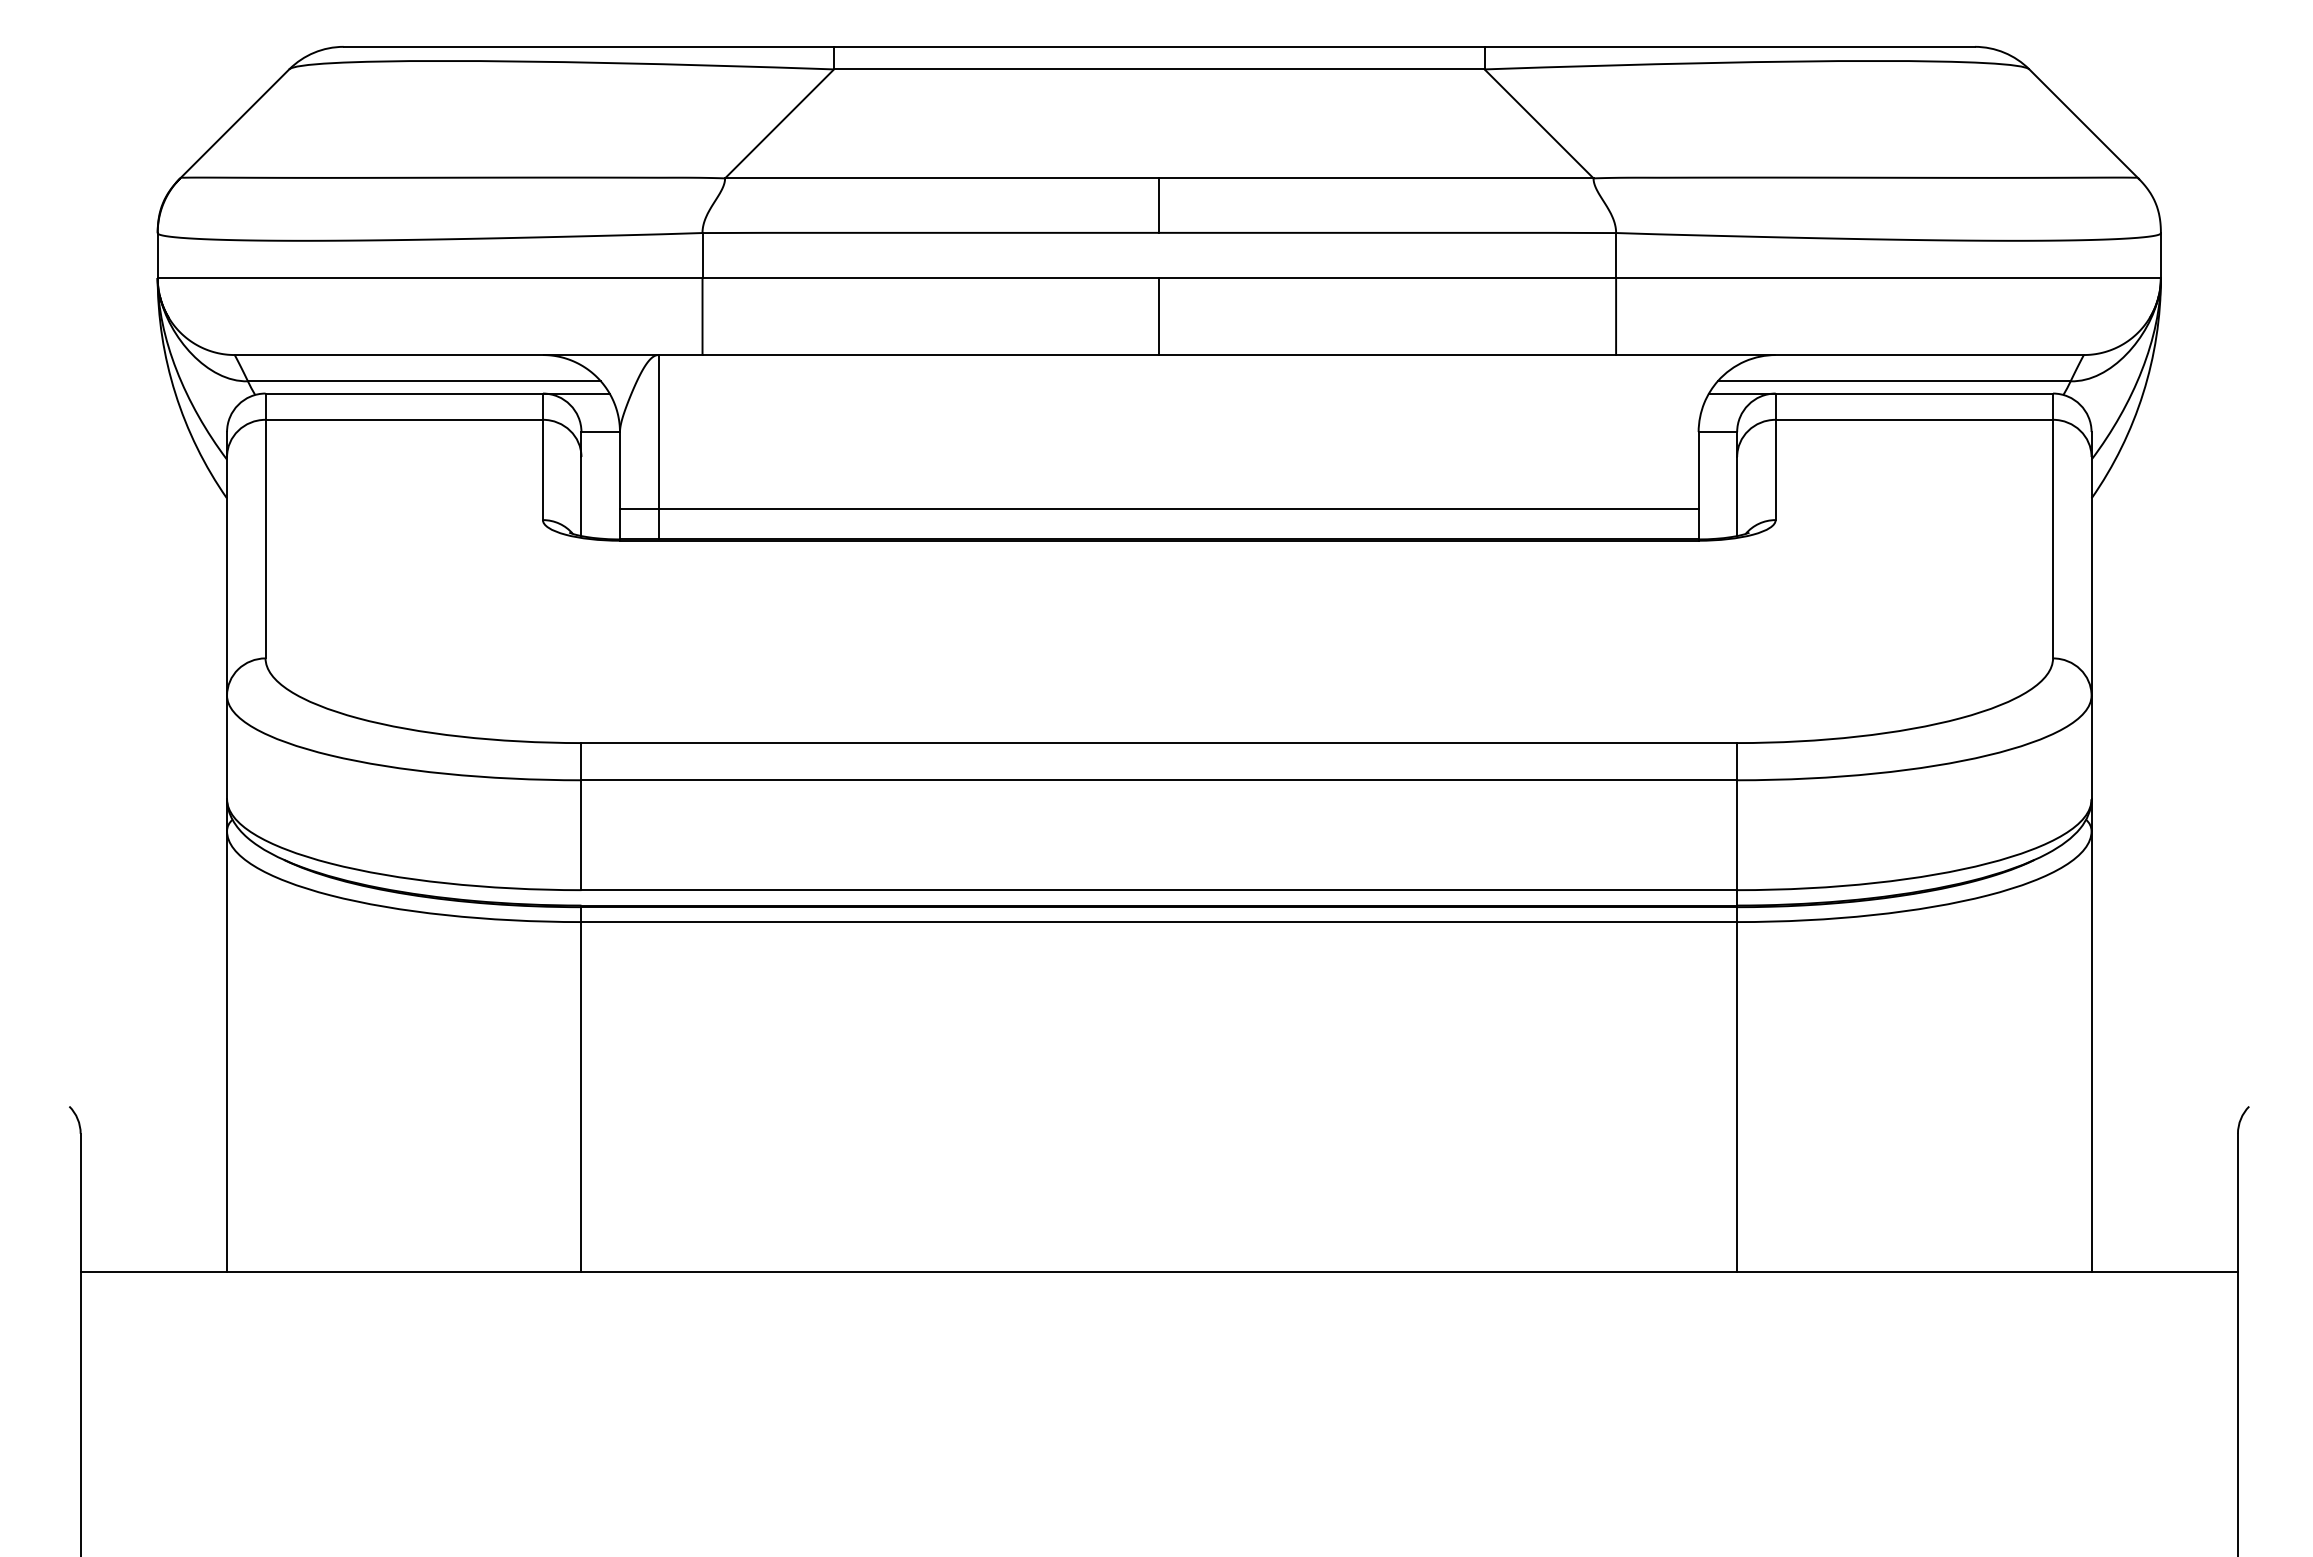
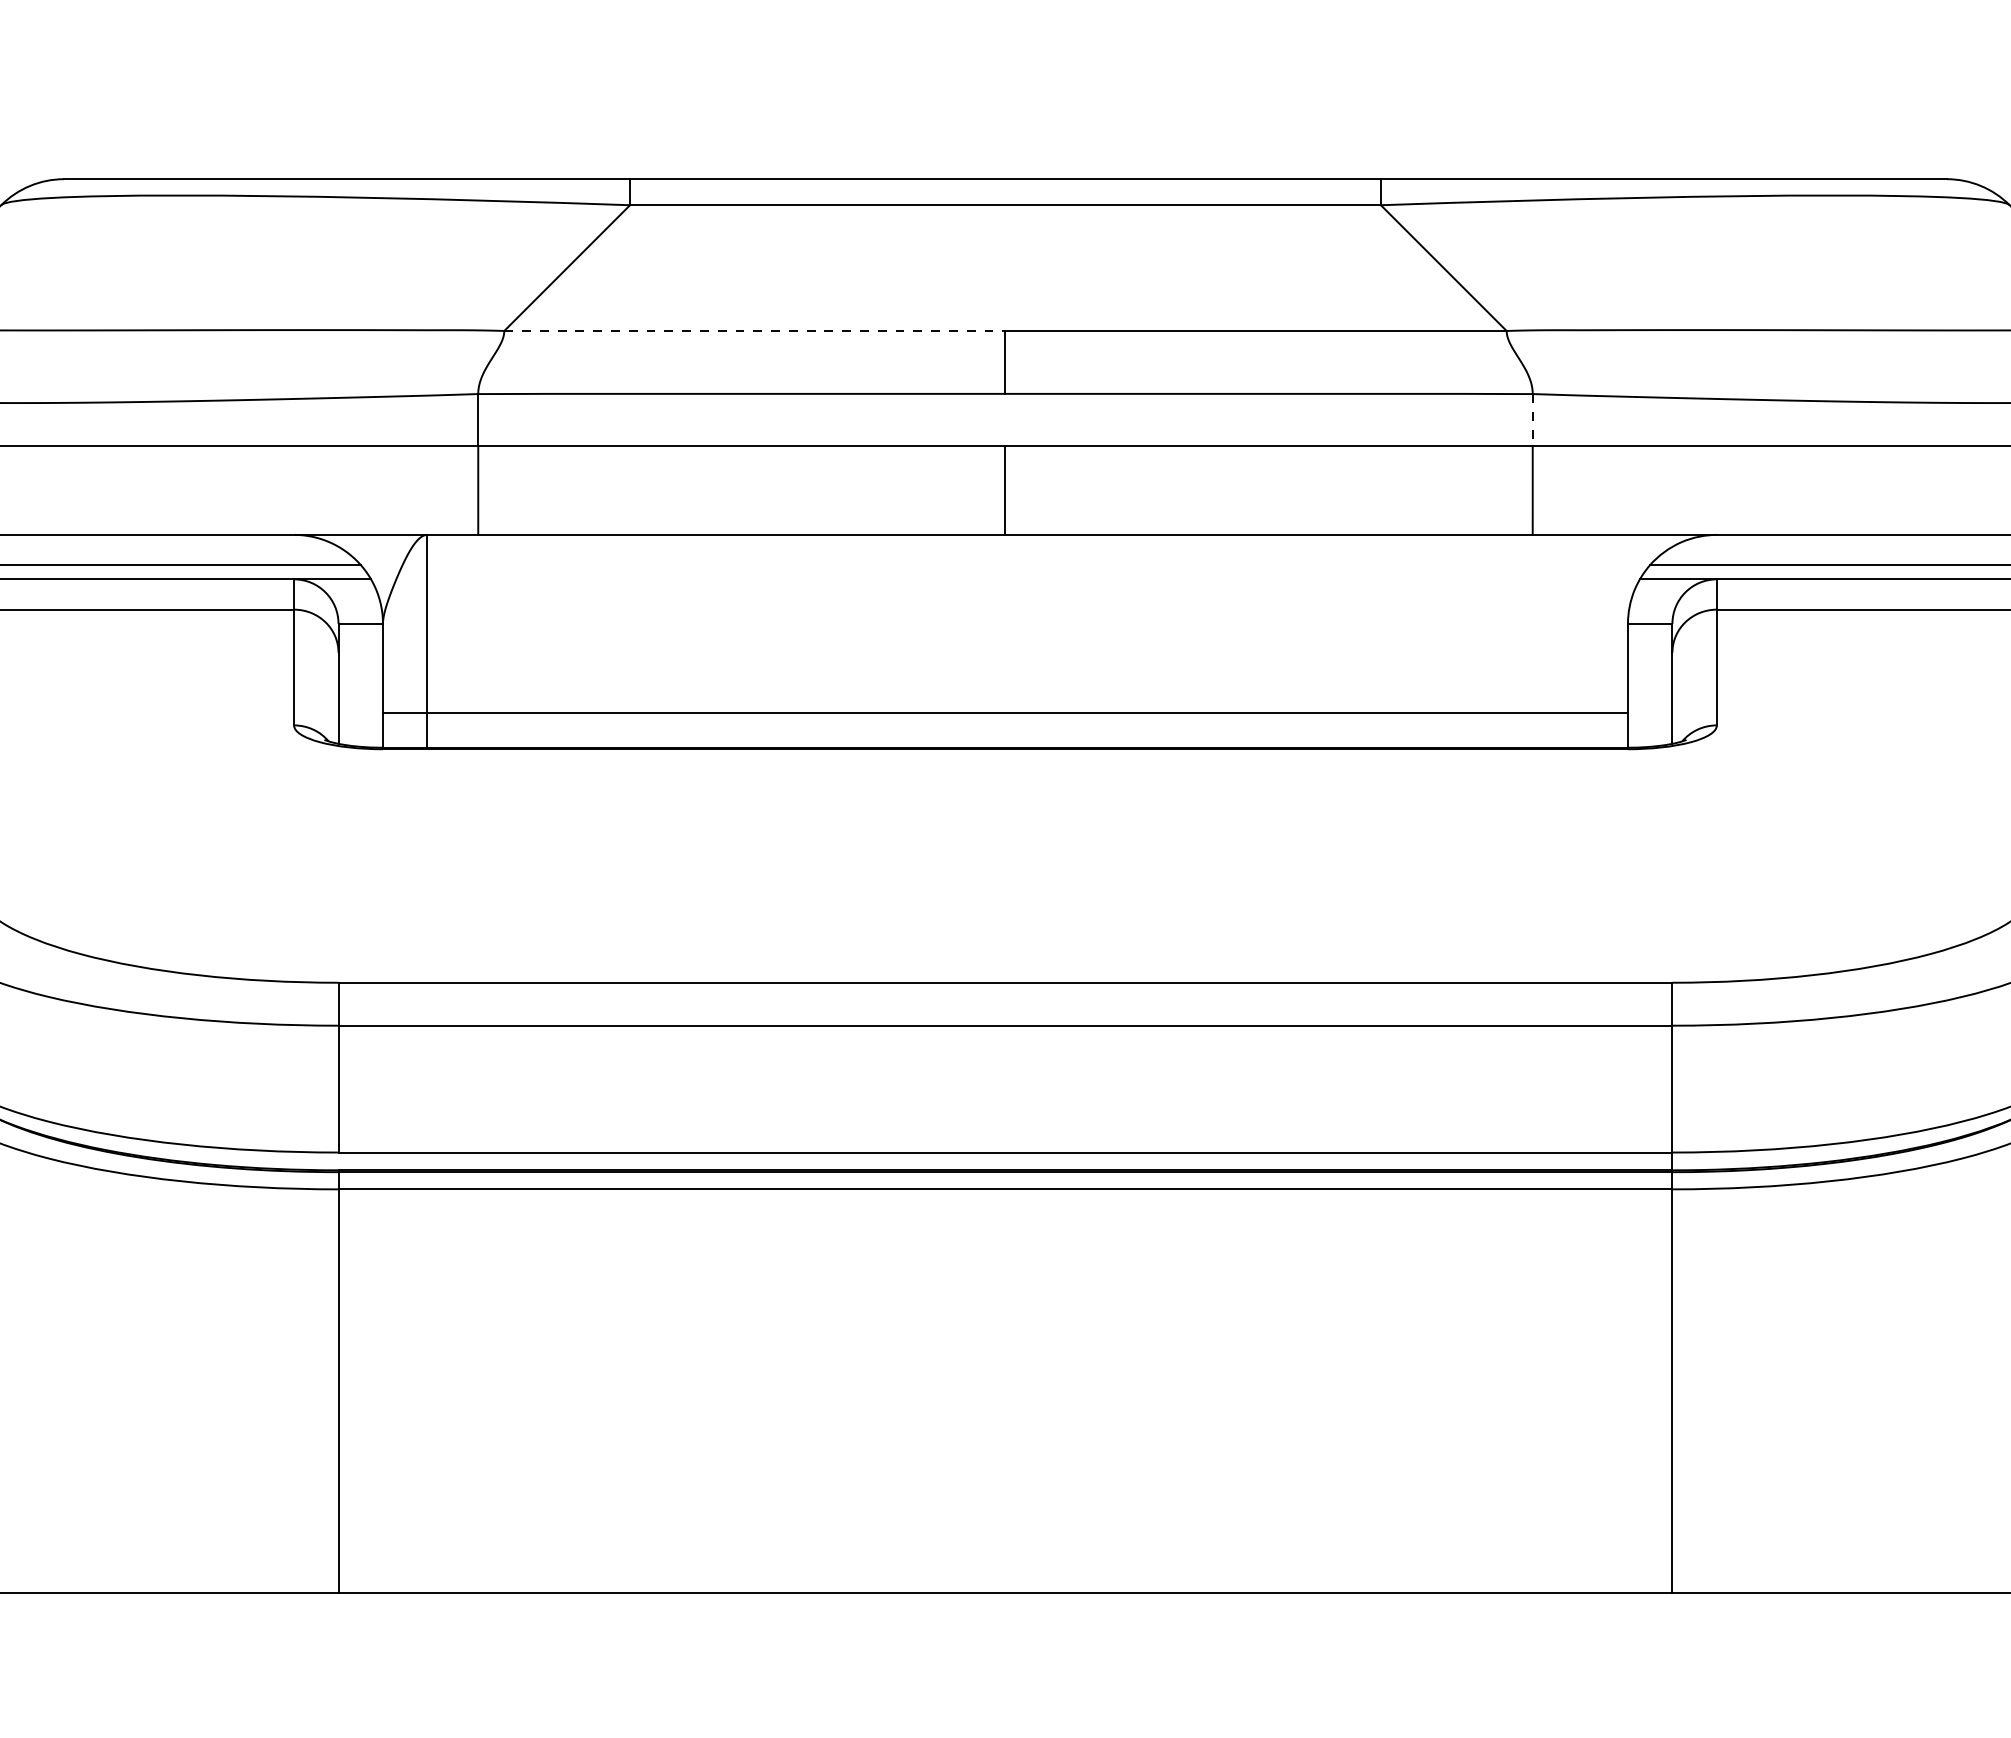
line: (942, 178) -> (755, 331), solid -> dashed
line: (1616, 256) -> (1533, 421), solid -> dashed

